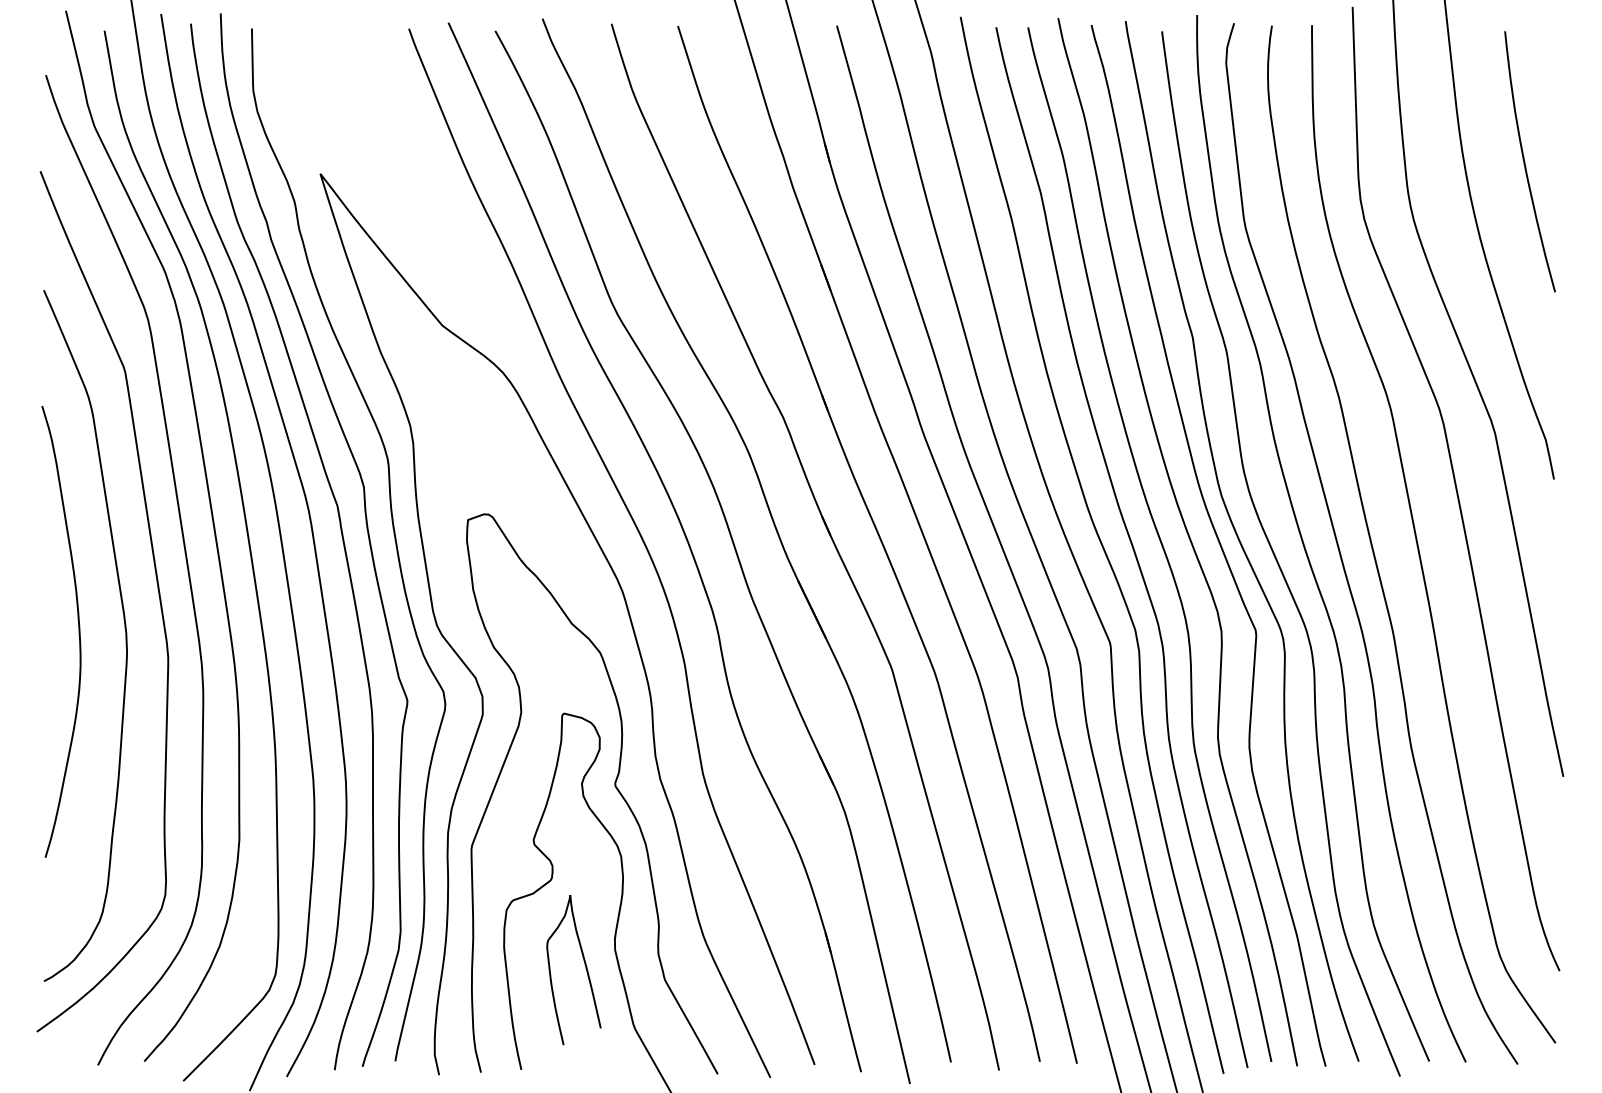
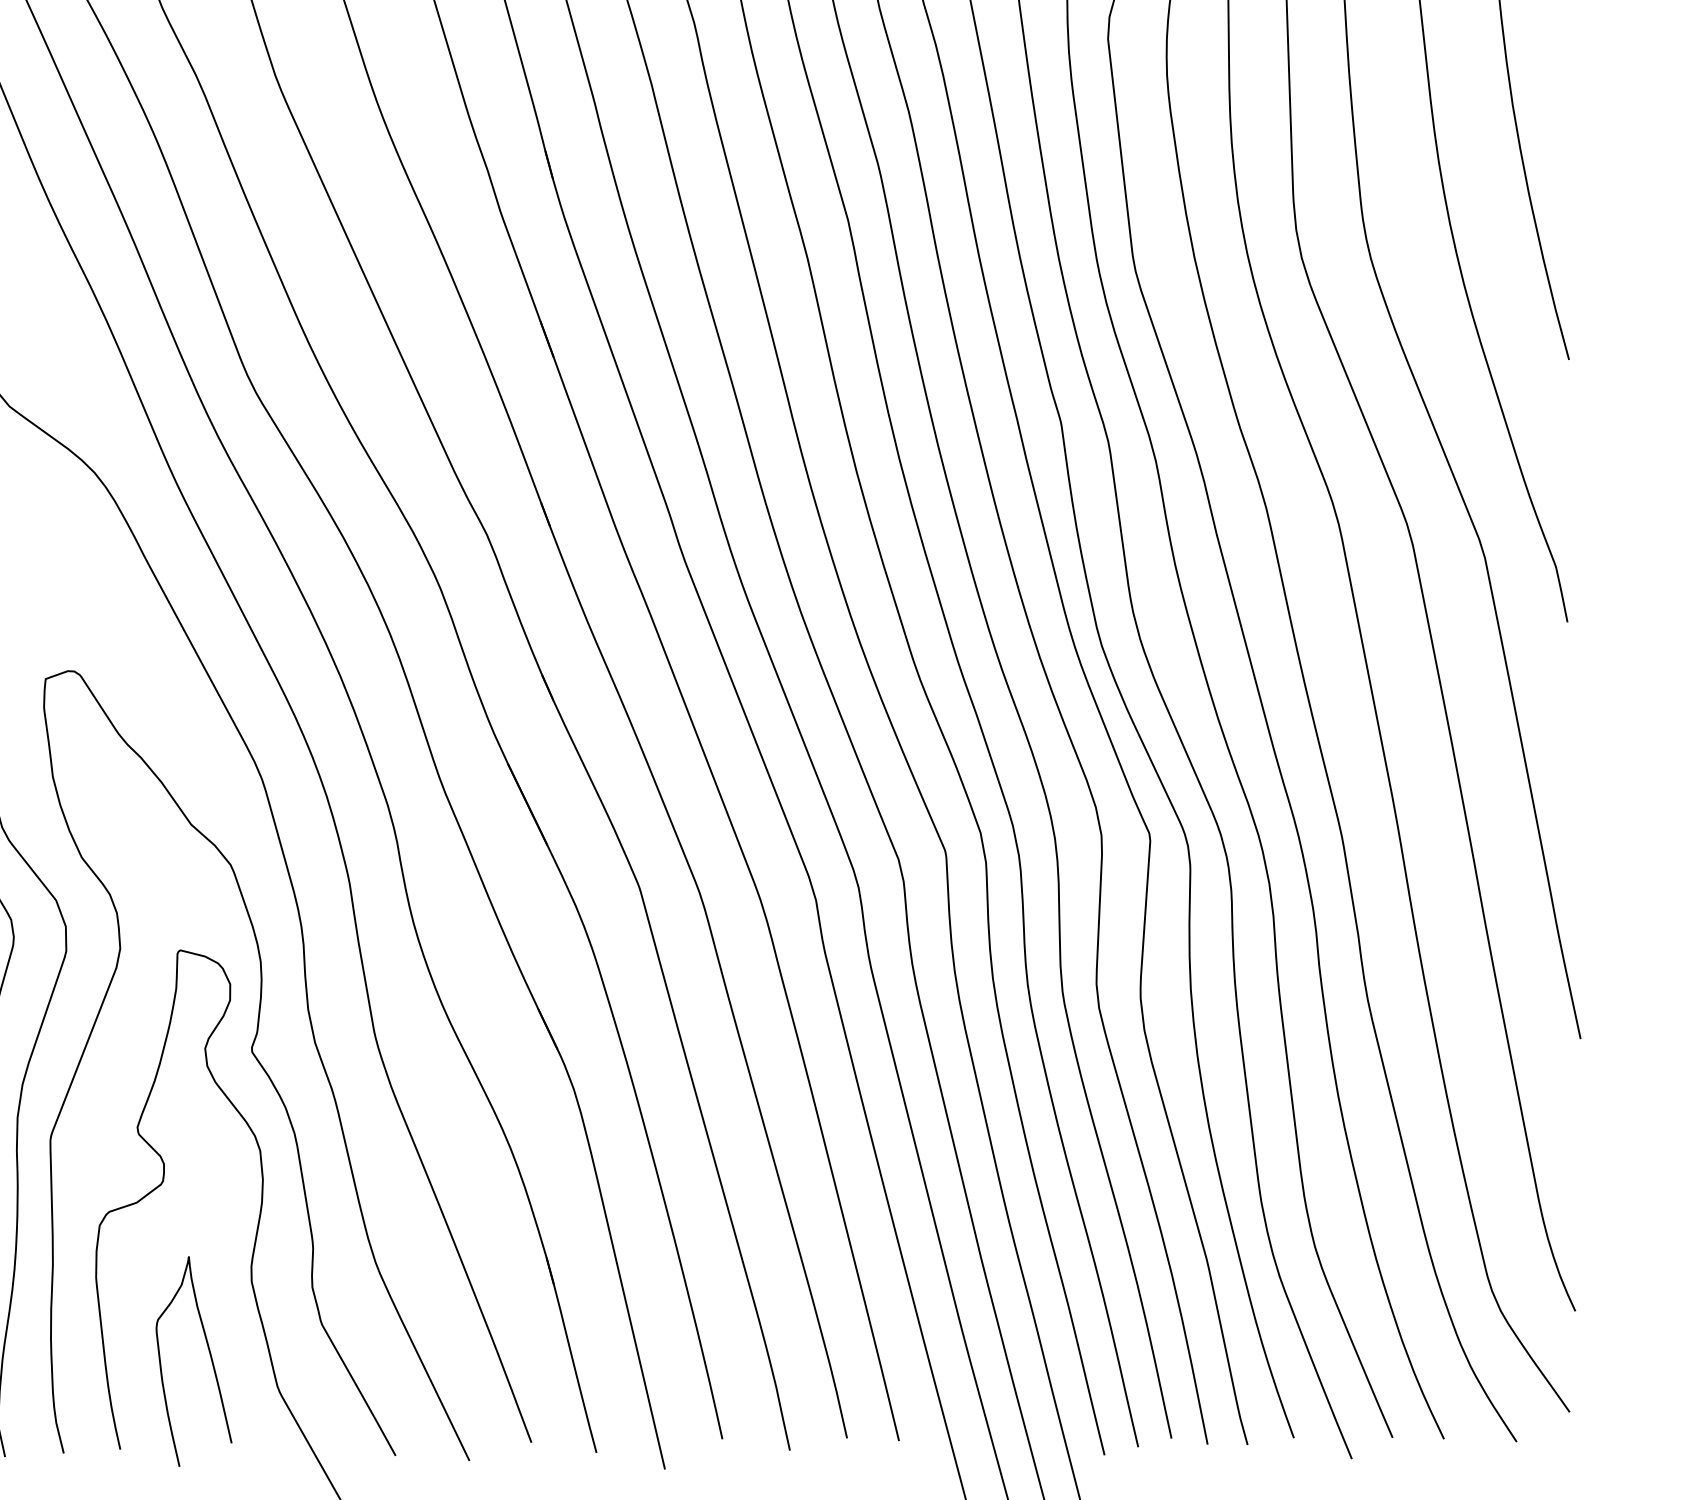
curve: (585, 968) -> (210, 1359), moved

